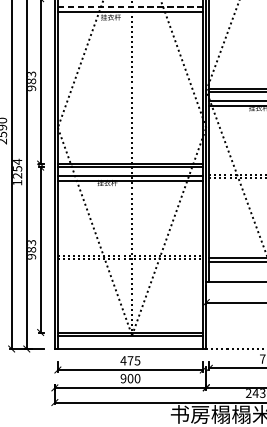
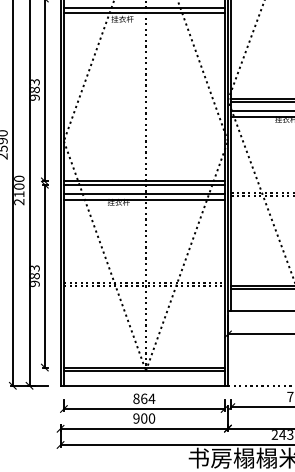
line: (130, 6) -> (144, 7), dashed -> solid
text: (17, 172) -> (19, 190), 1254 -> 2100
text: (130, 360) -> (144, 398), 475 -> 864

